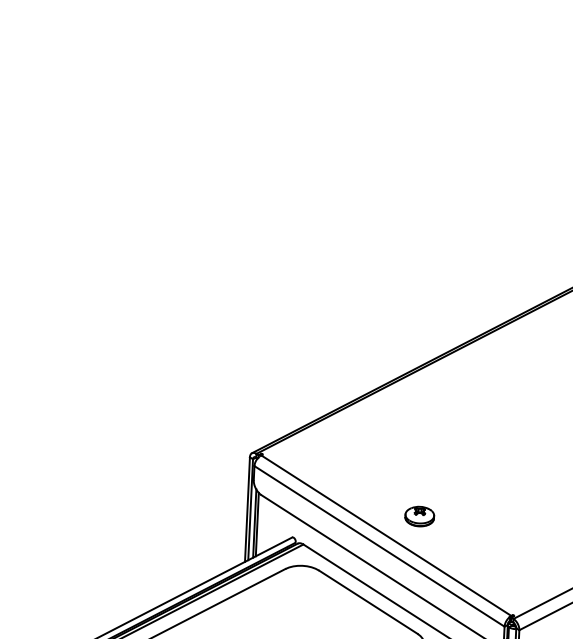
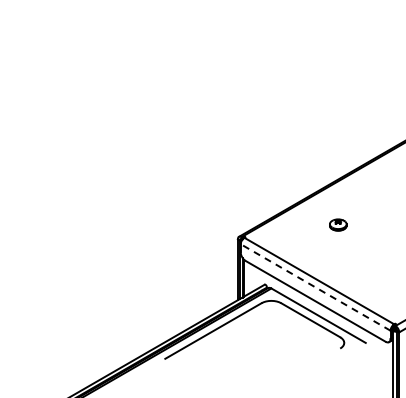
part: (420, 515) -> (338, 224), moved
line: (379, 546) -> (315, 287), solid -> dashed

